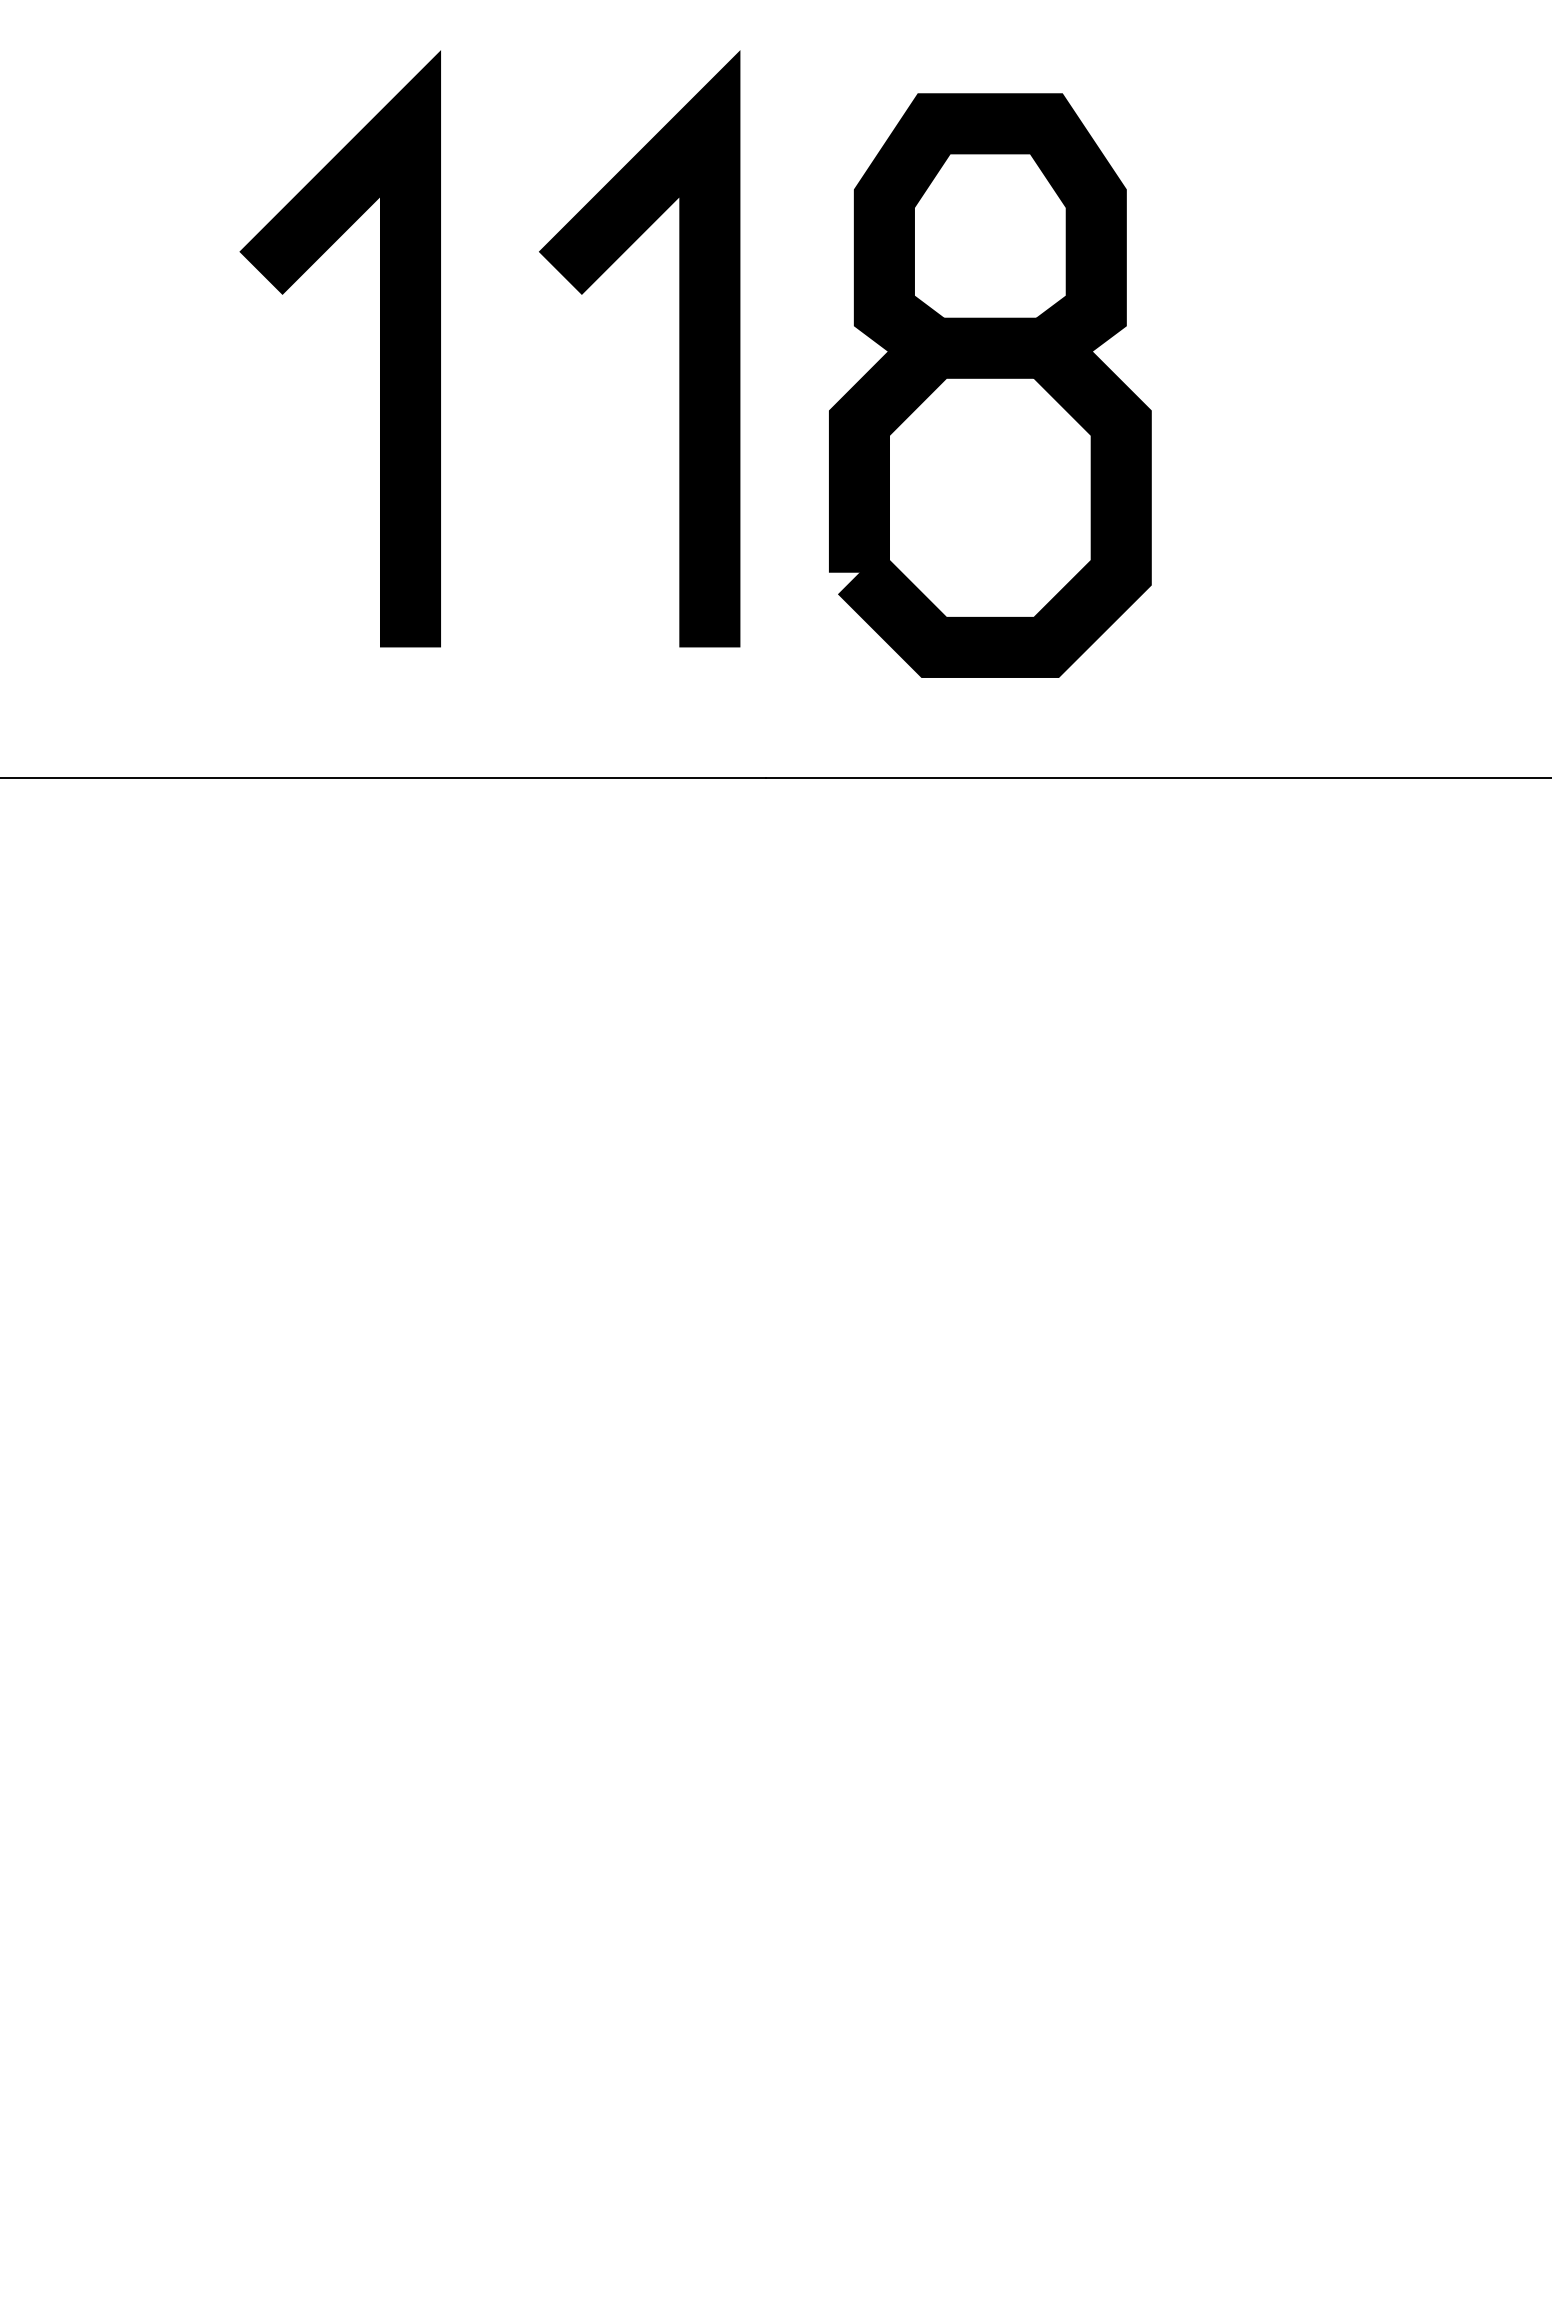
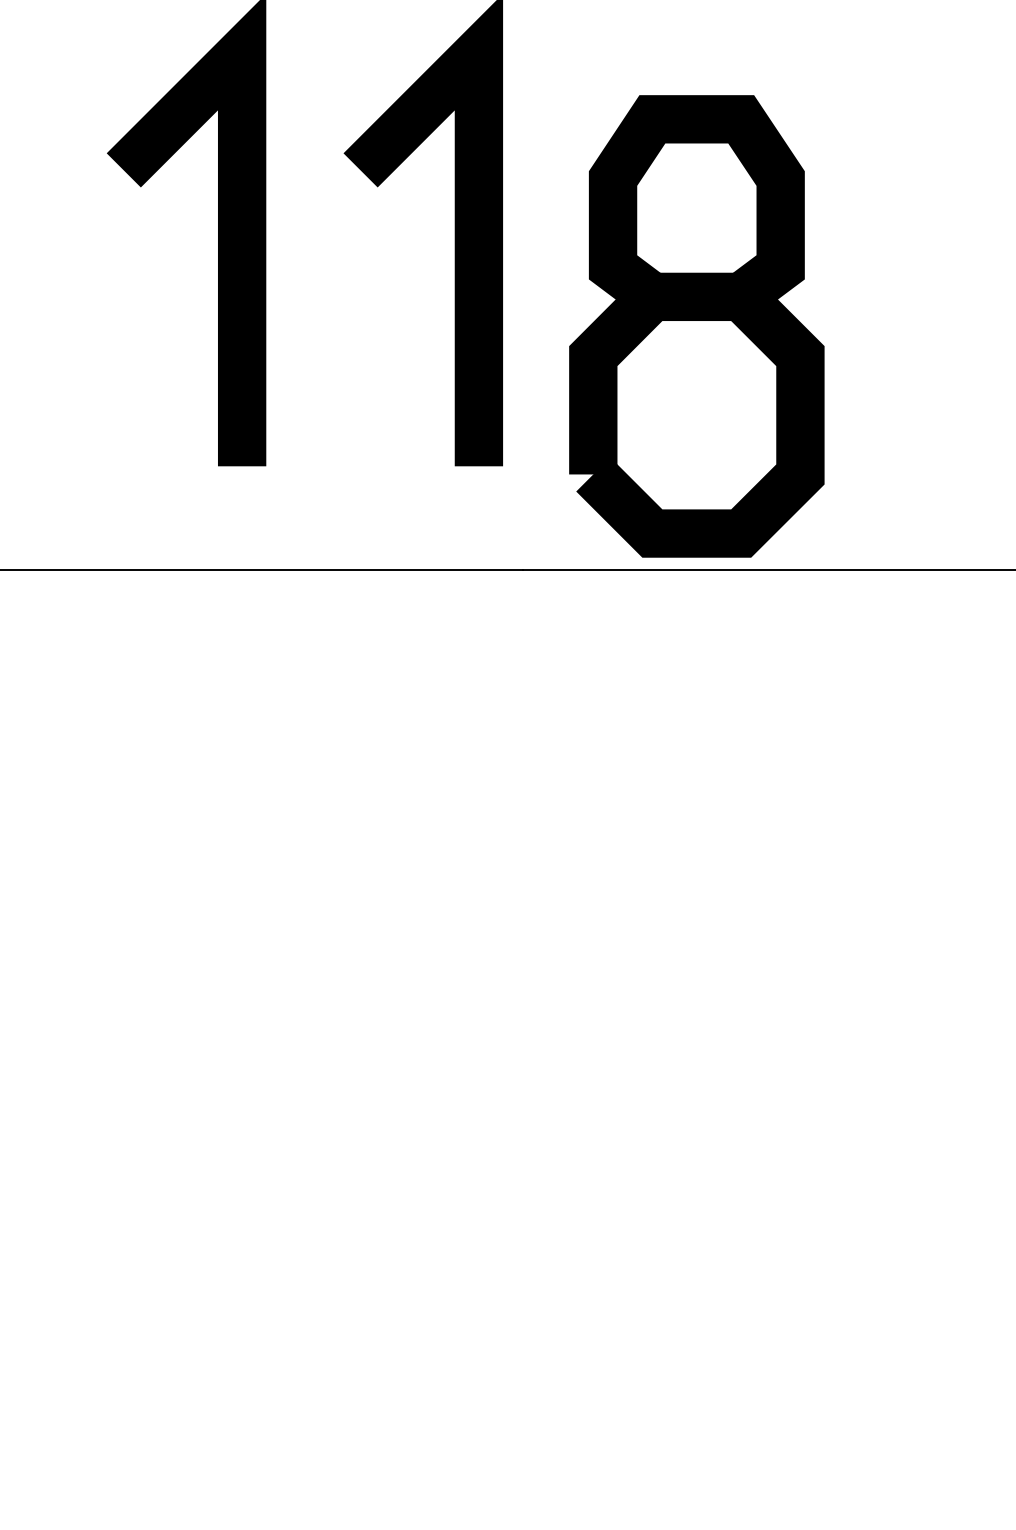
part: (990, 385) -> (696, 326), moved

